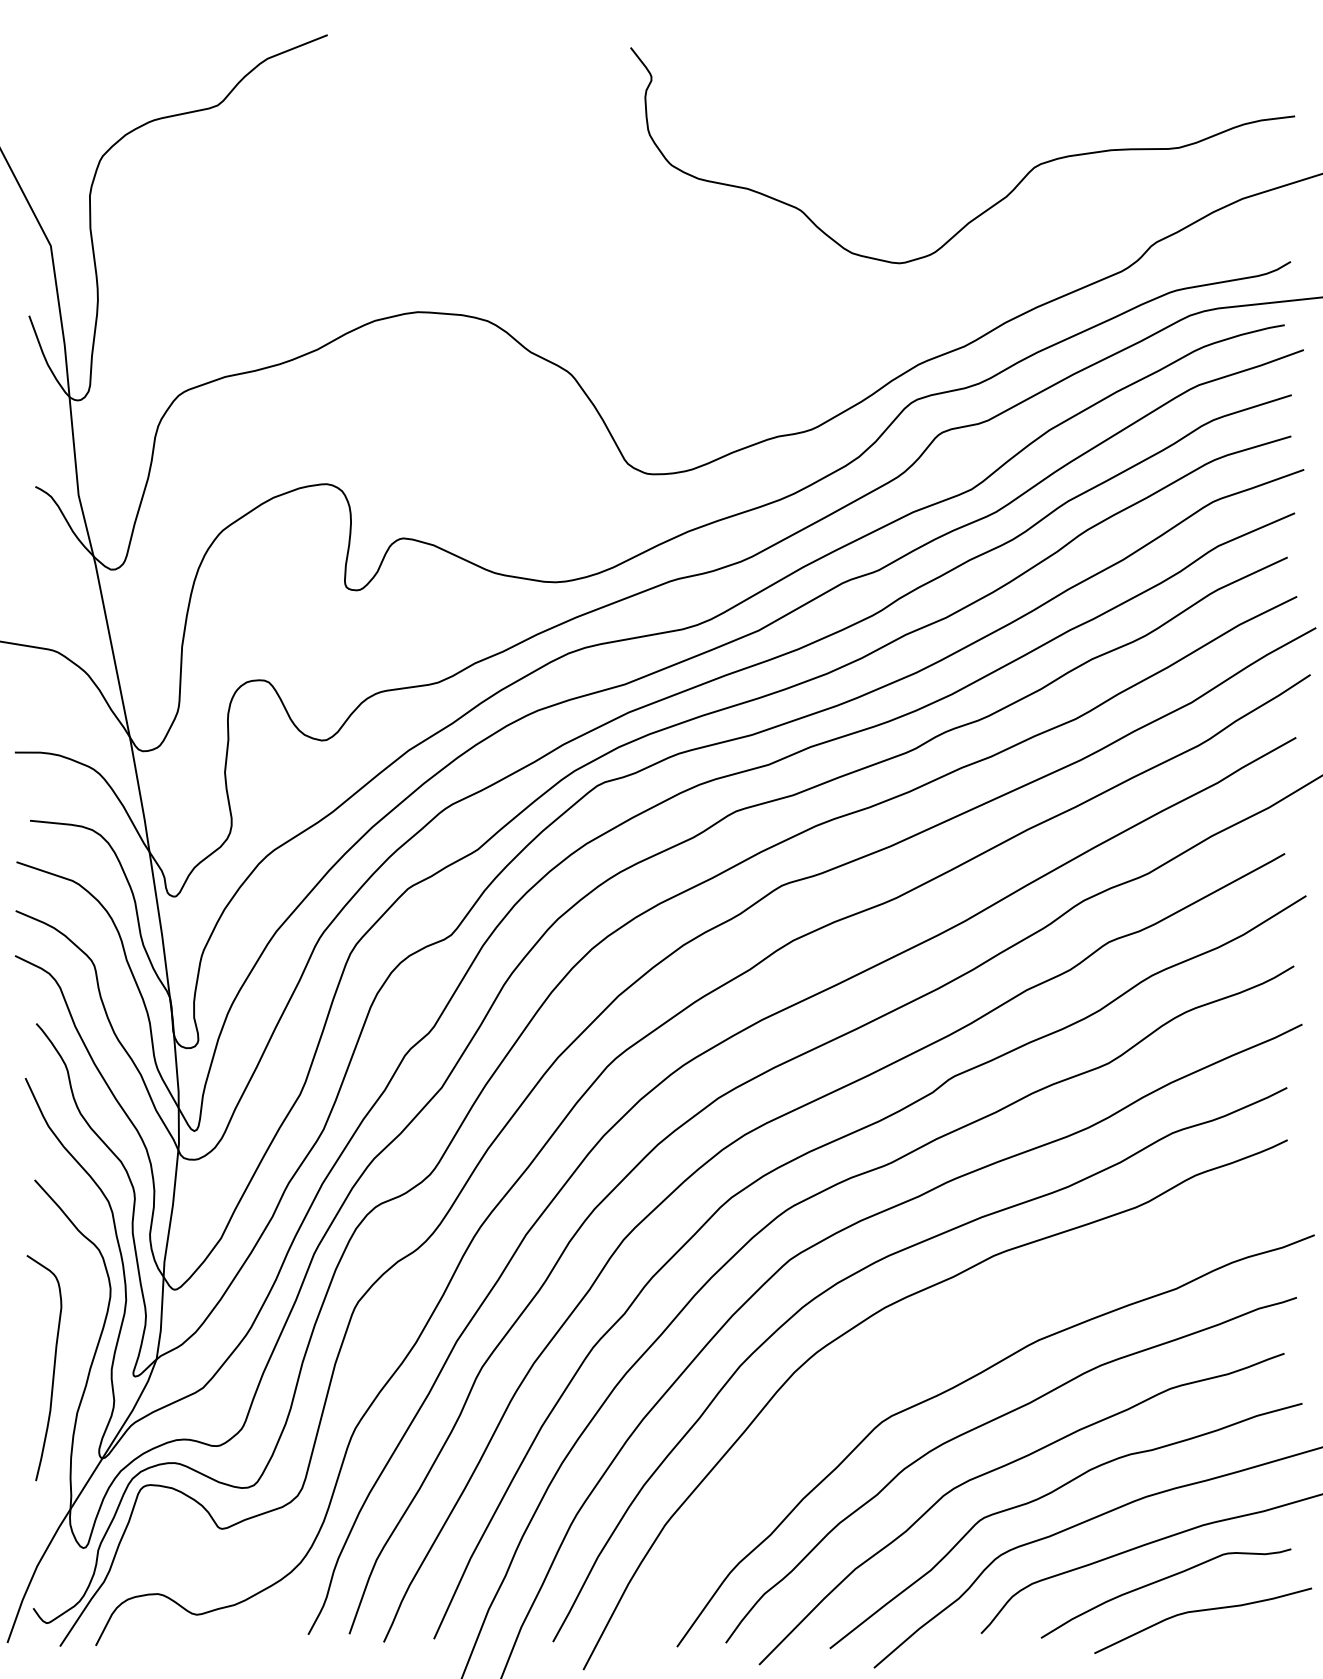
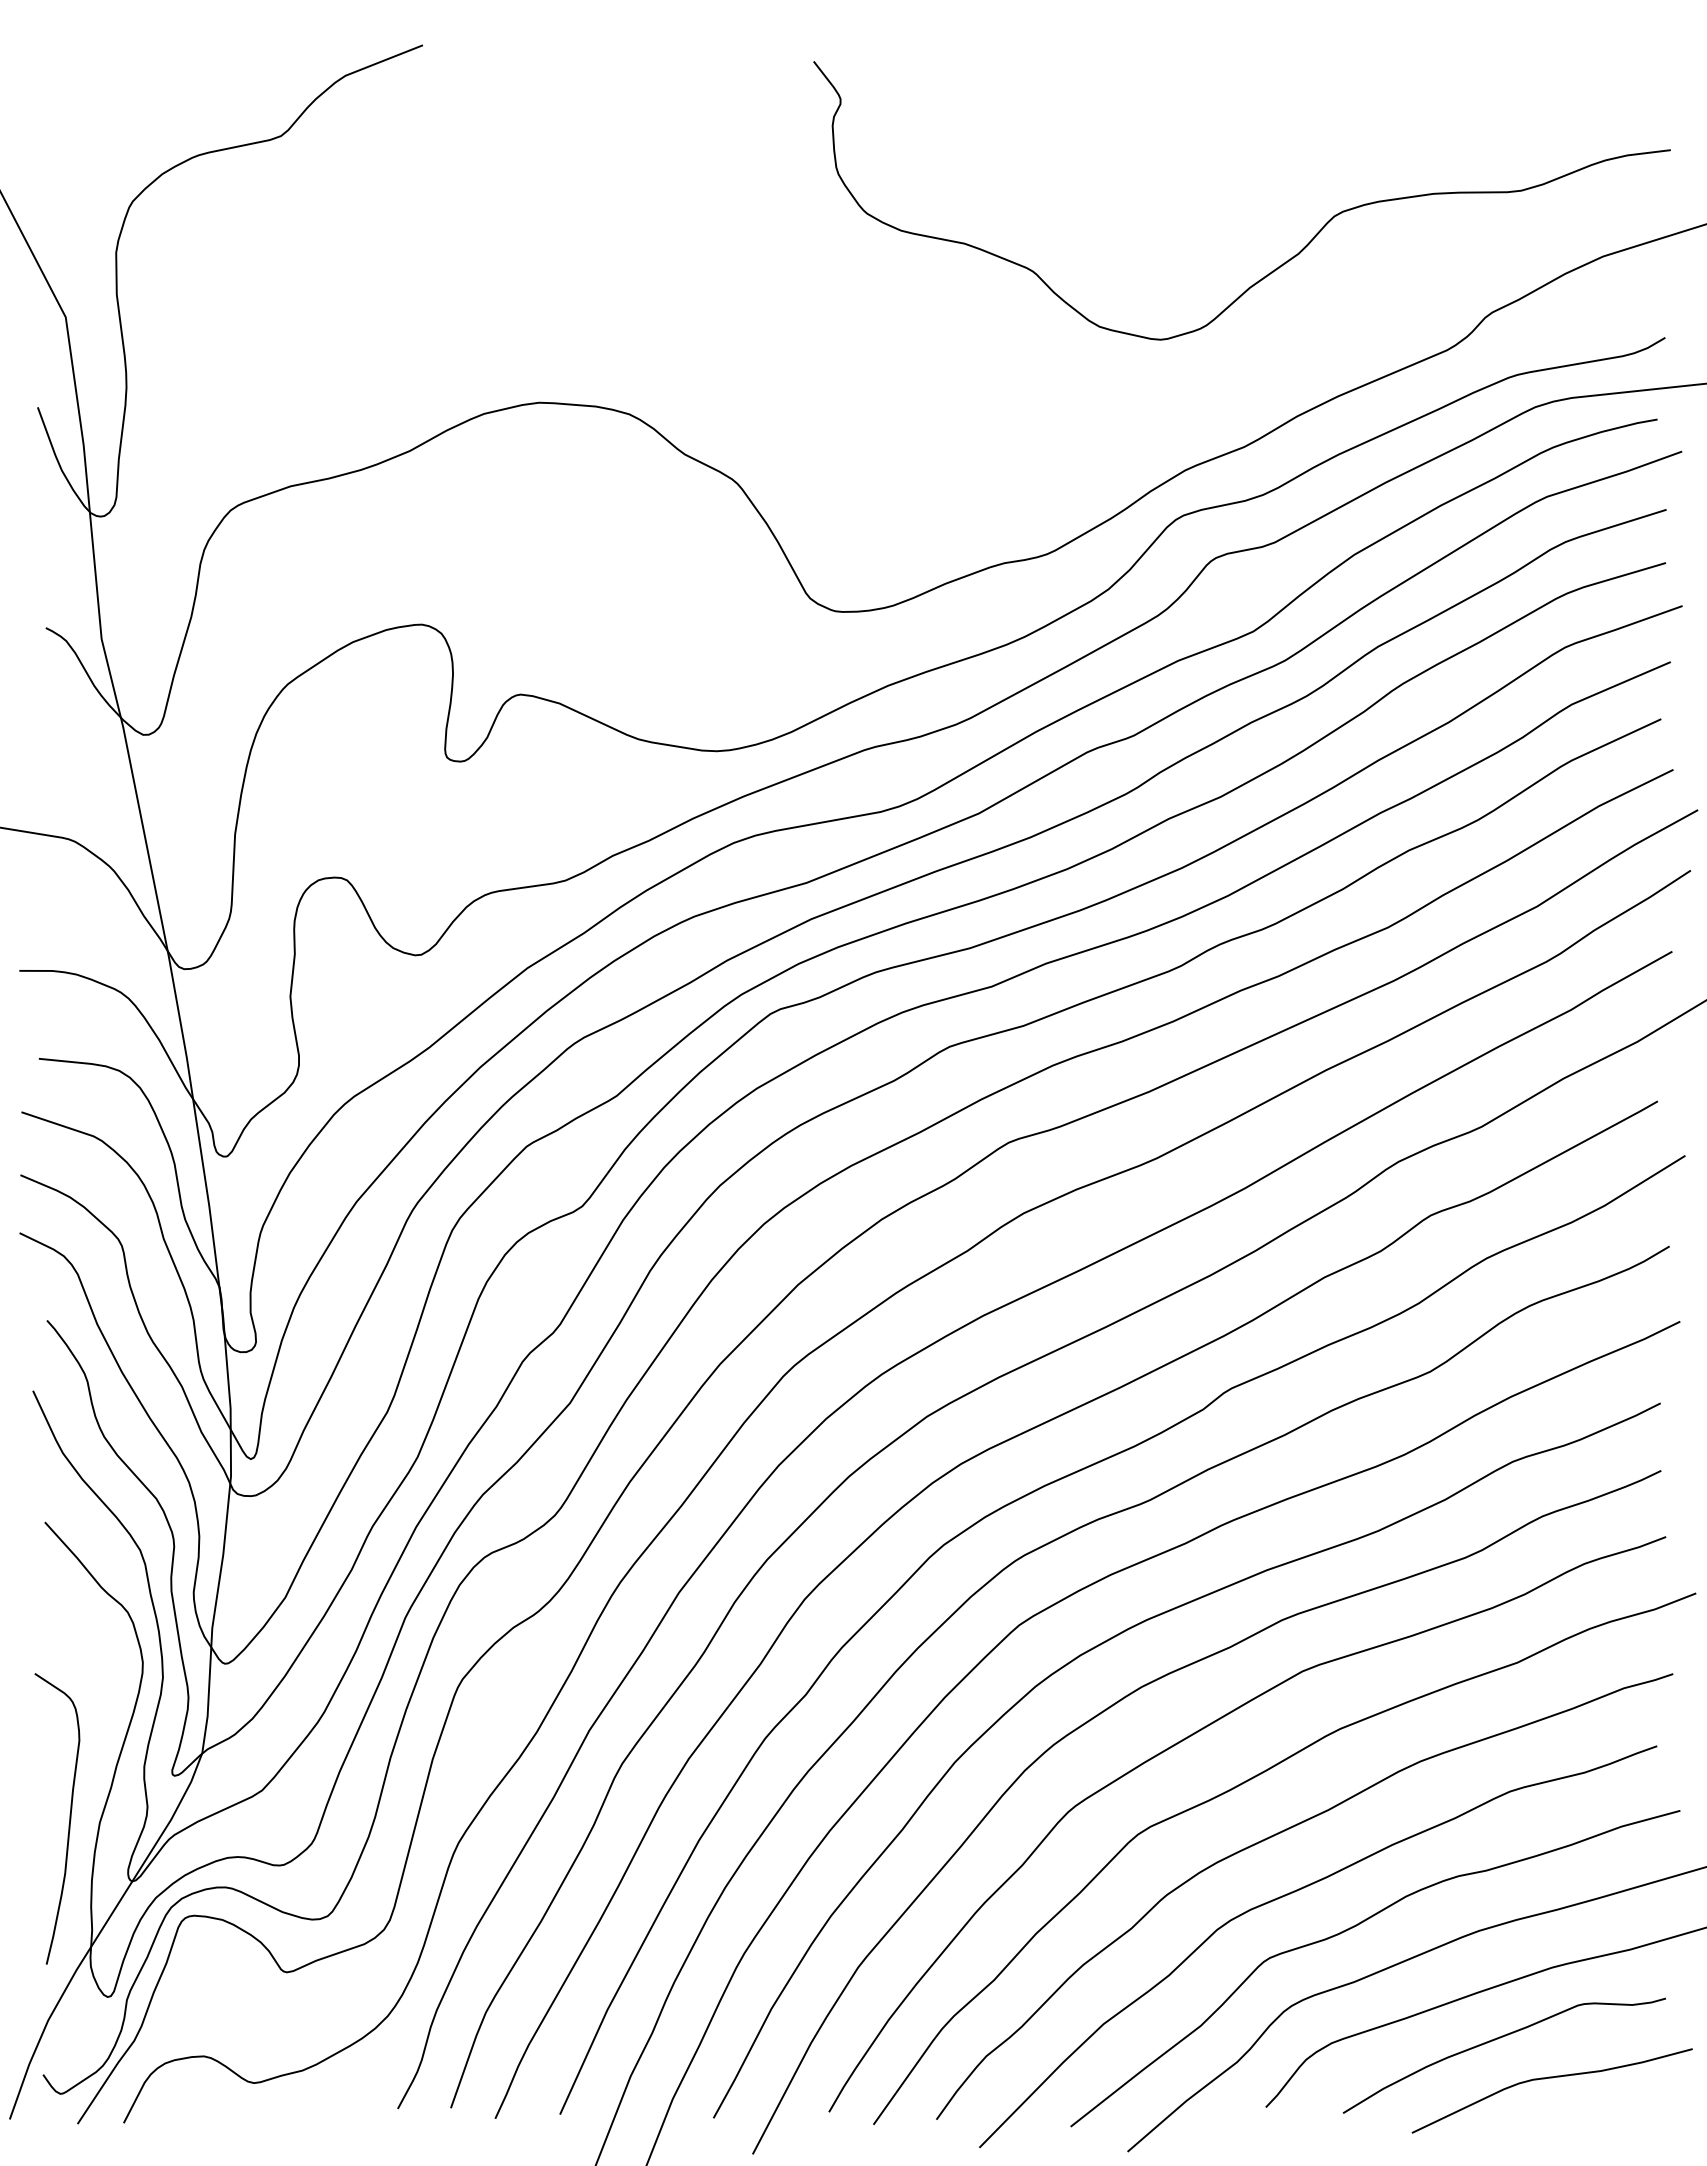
curve: (925, 1345) -> (1193, 1735), added
curve: (53, 1367) -> (69, 1818), moved

